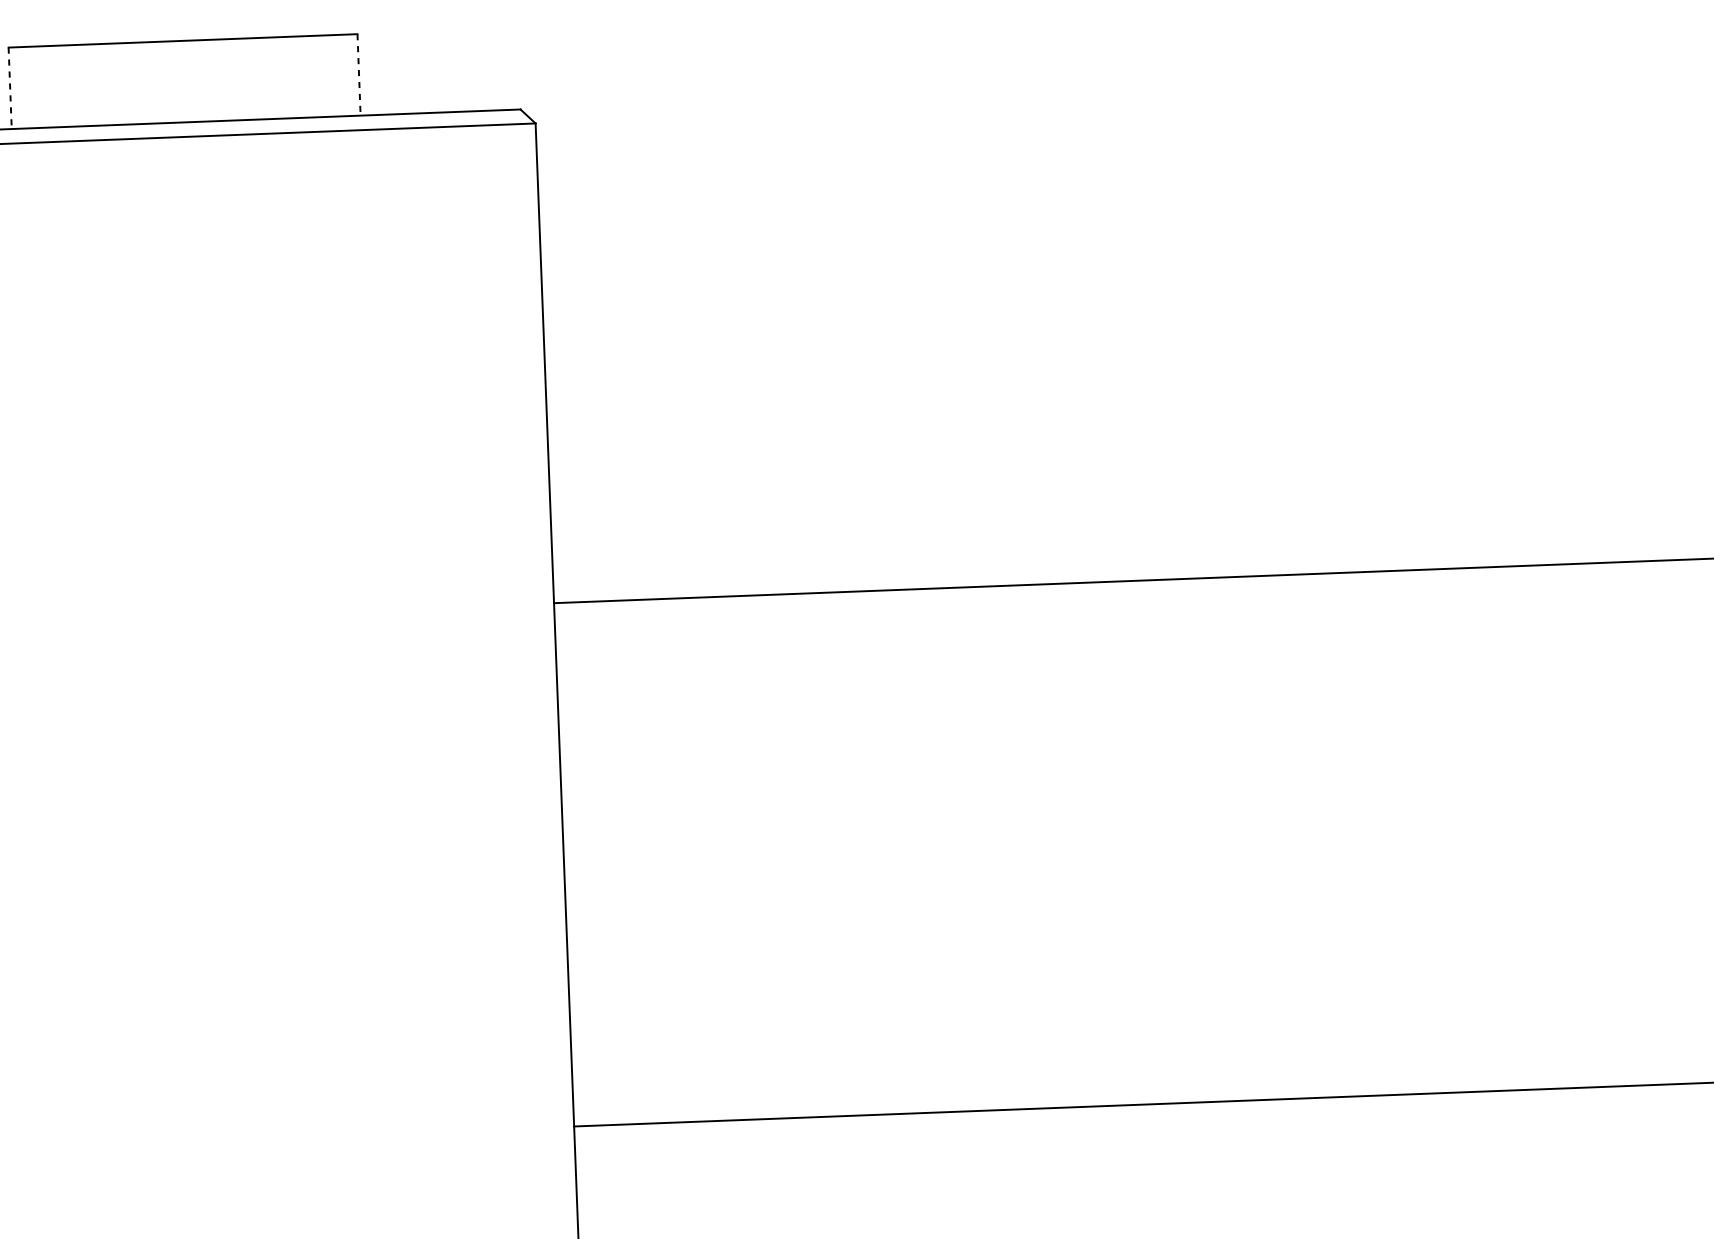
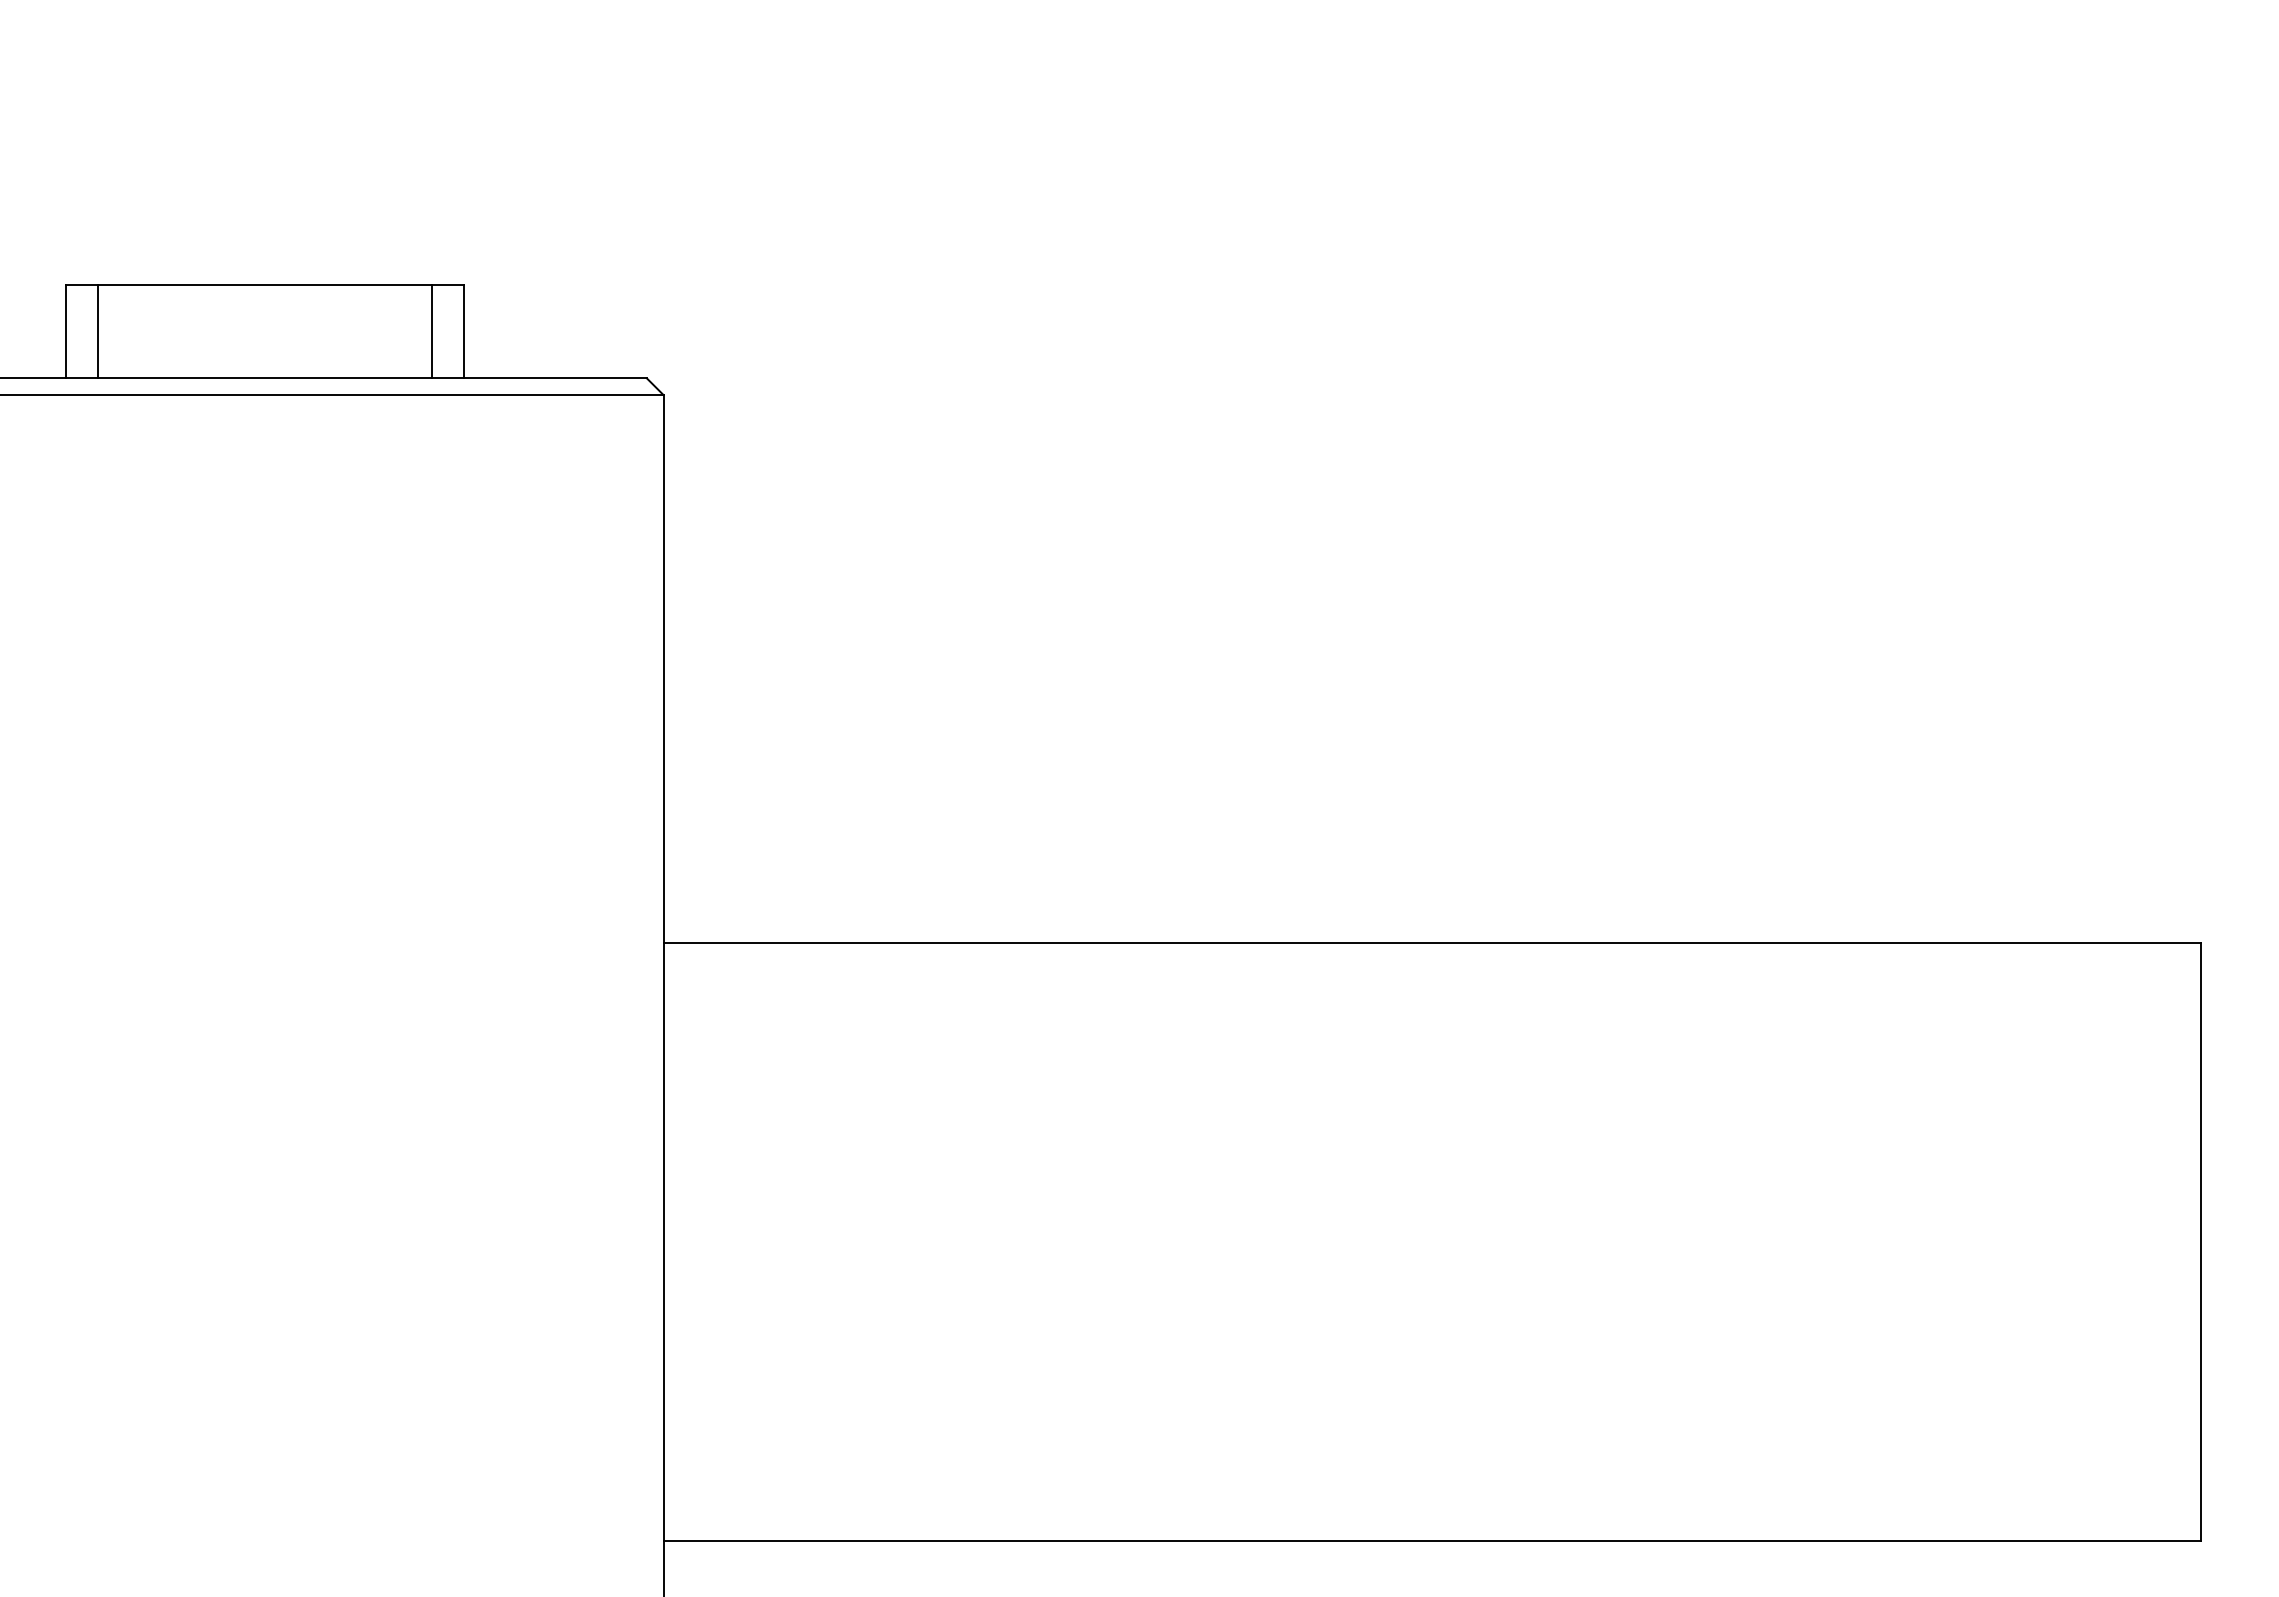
line: (359, 74) -> (464, 331), dashed -> solid
line: (330, 75) -> (431, 331), added
line: (38, 86) -> (98, 331), added
line: (9, 87) -> (65, 331), dashed -> solid

